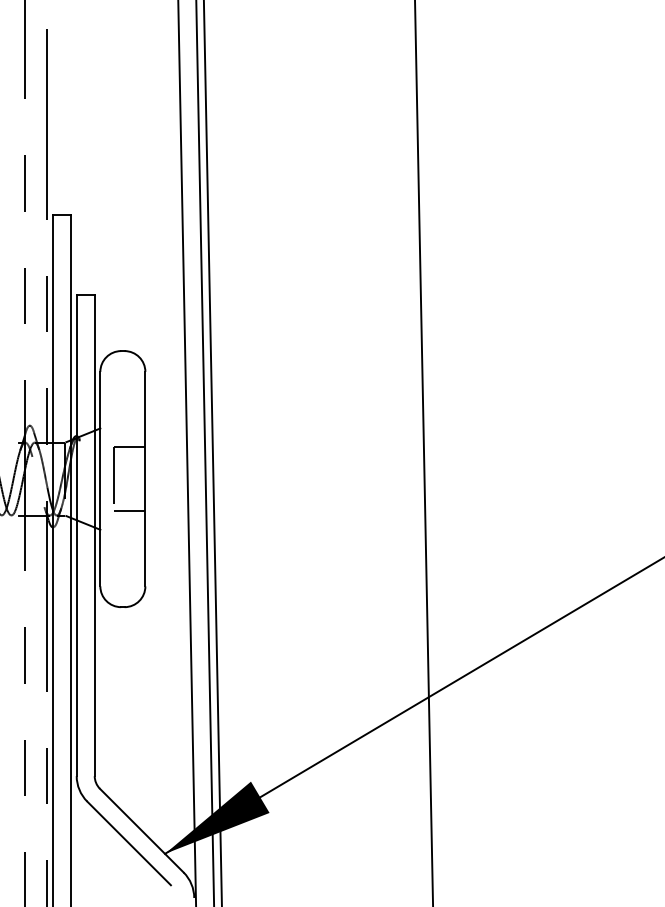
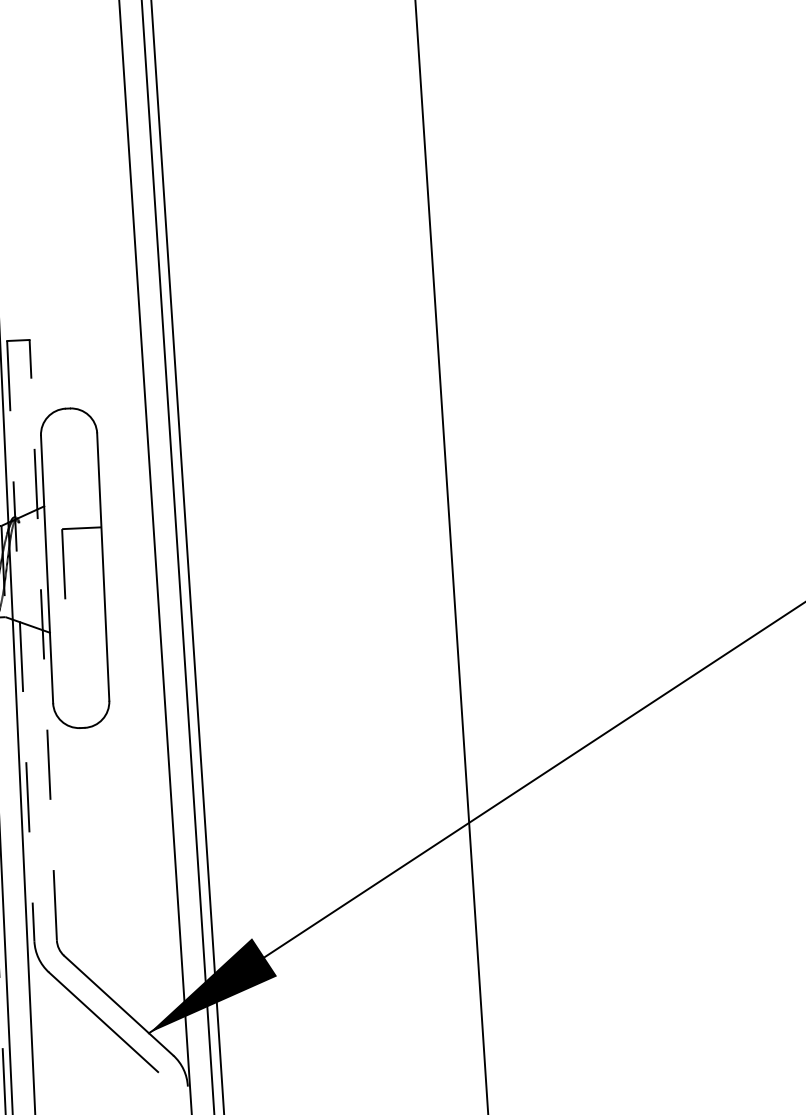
line: (129, 510) -> (85, 607), removed
line: (76, 535) -> (20, 641), solid -> dashed
line: (94, 535) -> (42, 640), solid -> dashed

